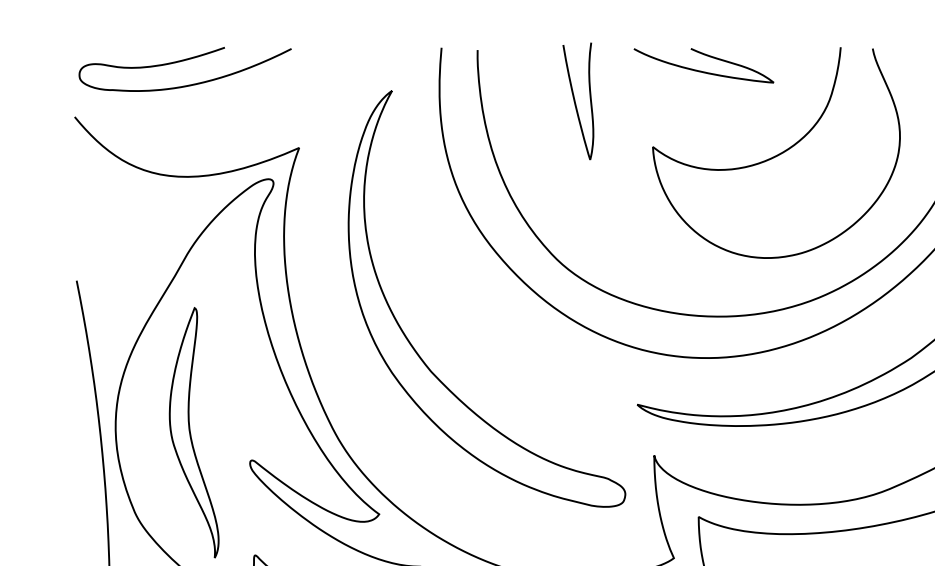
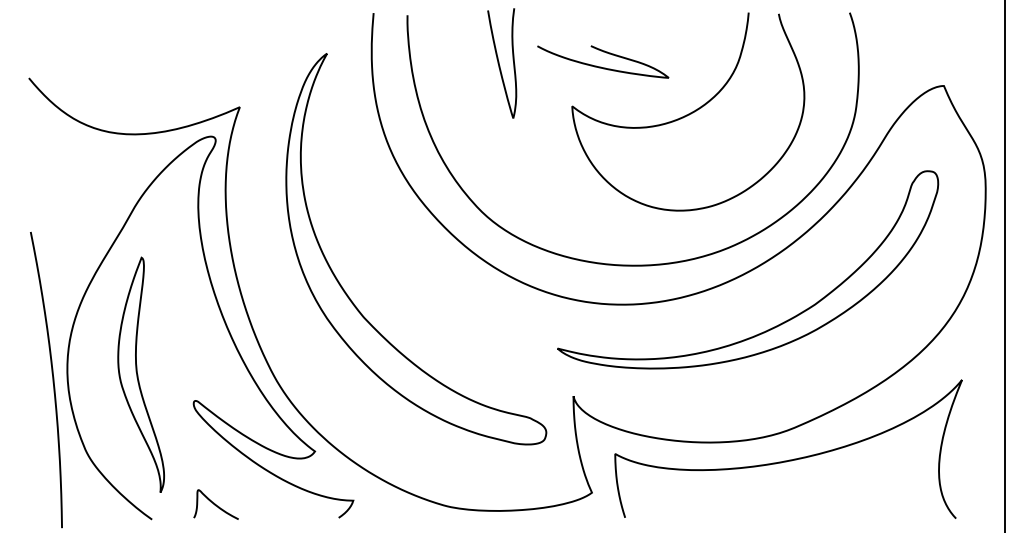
curve: (181, 62) -> (129, 26), removed
curve: (702, 70) -> (601, 66), moved

